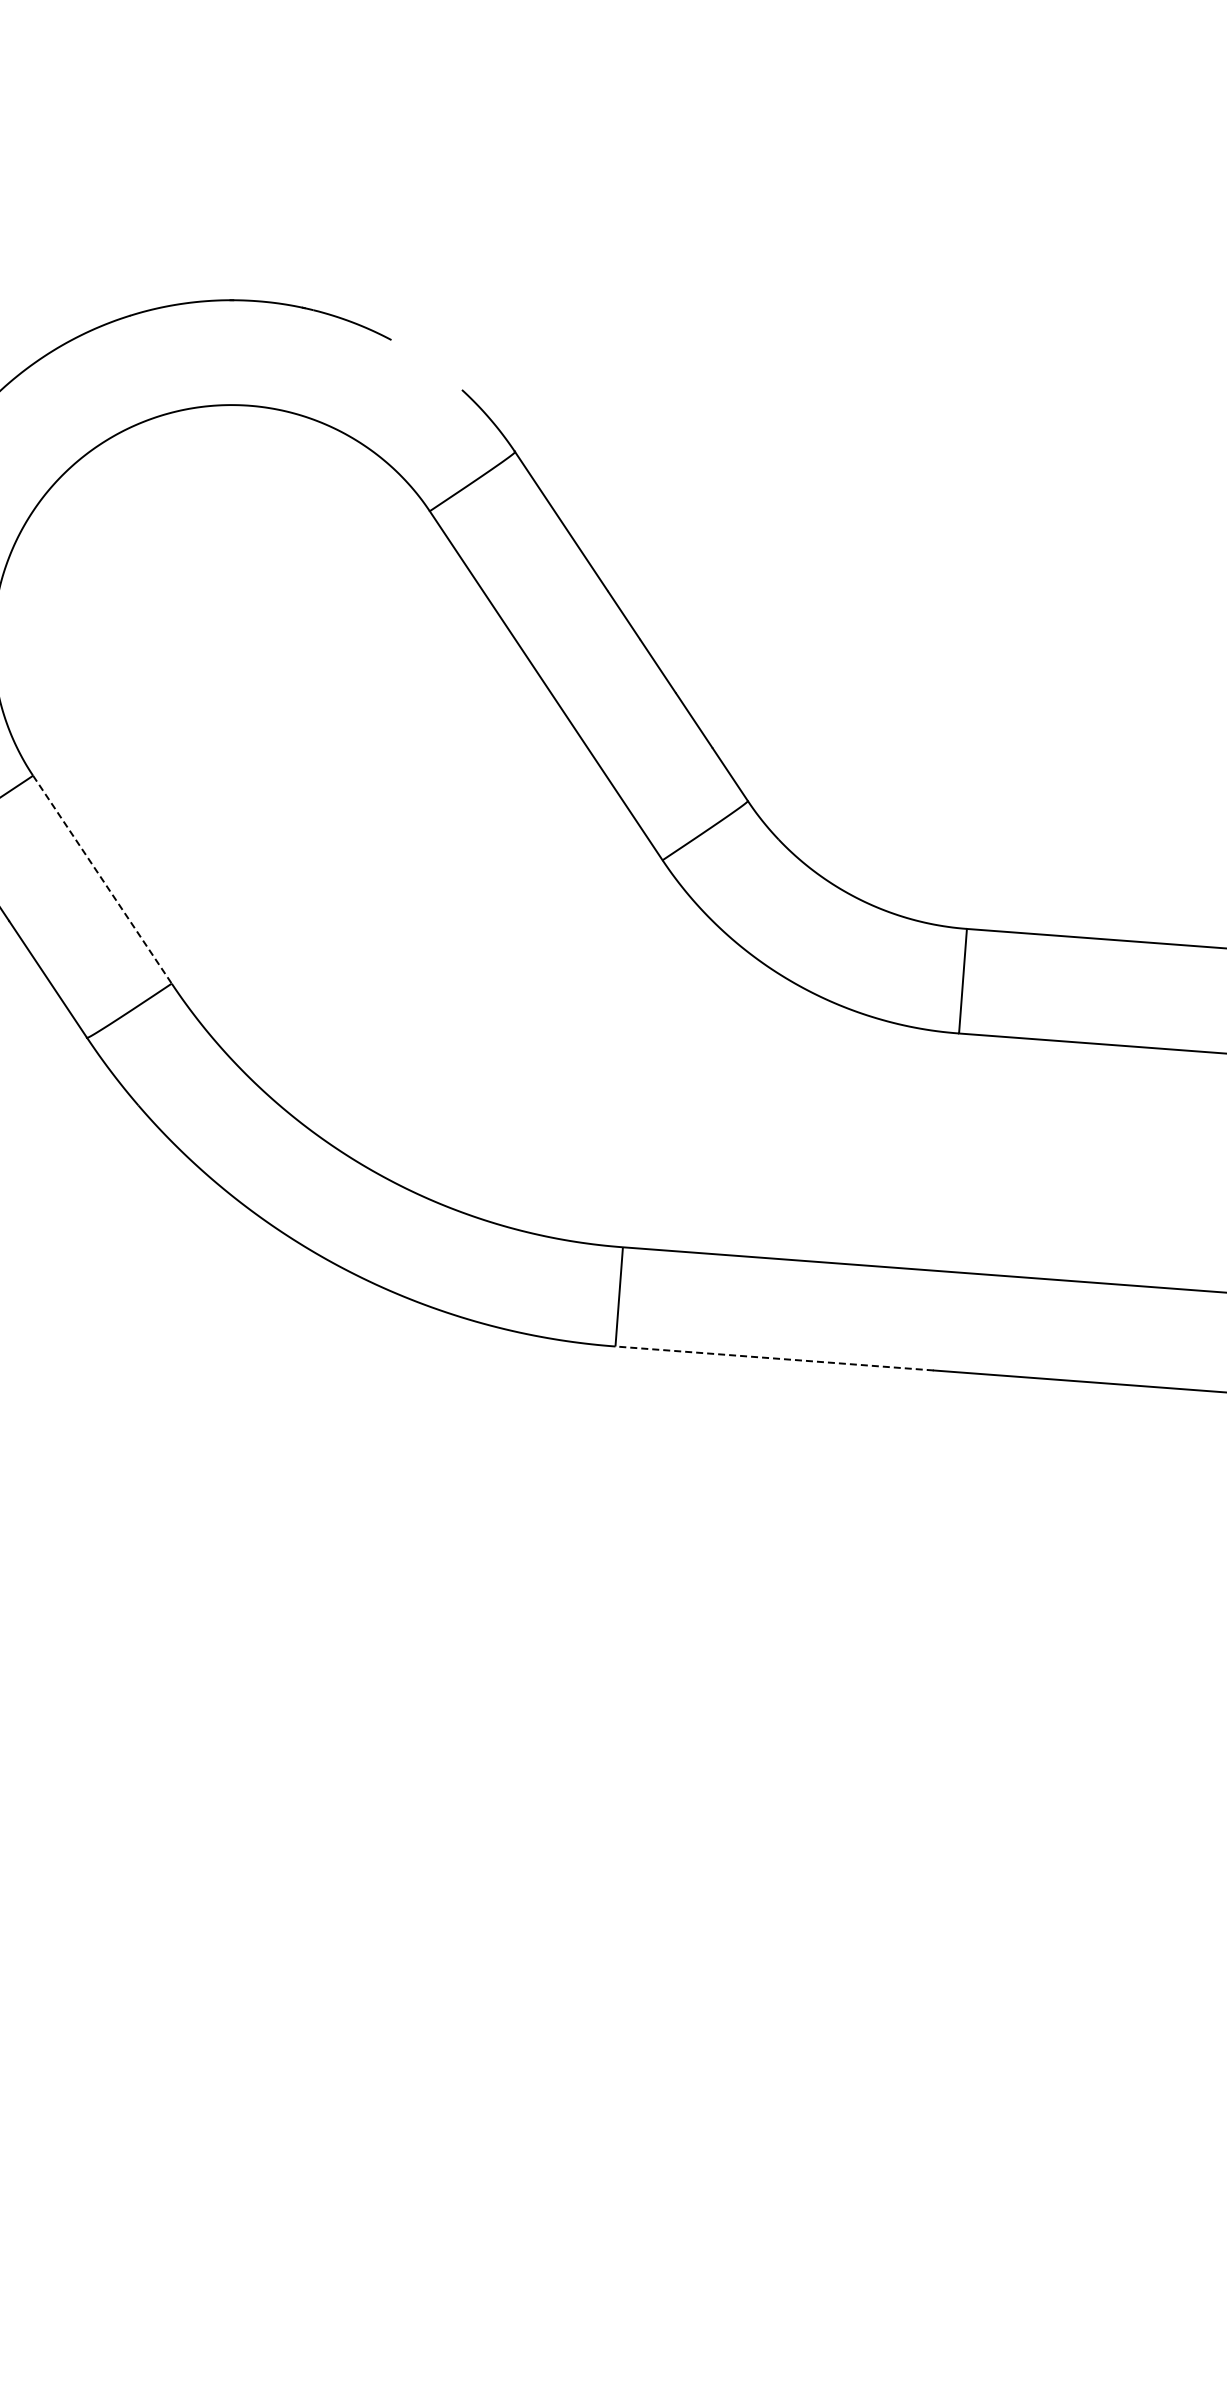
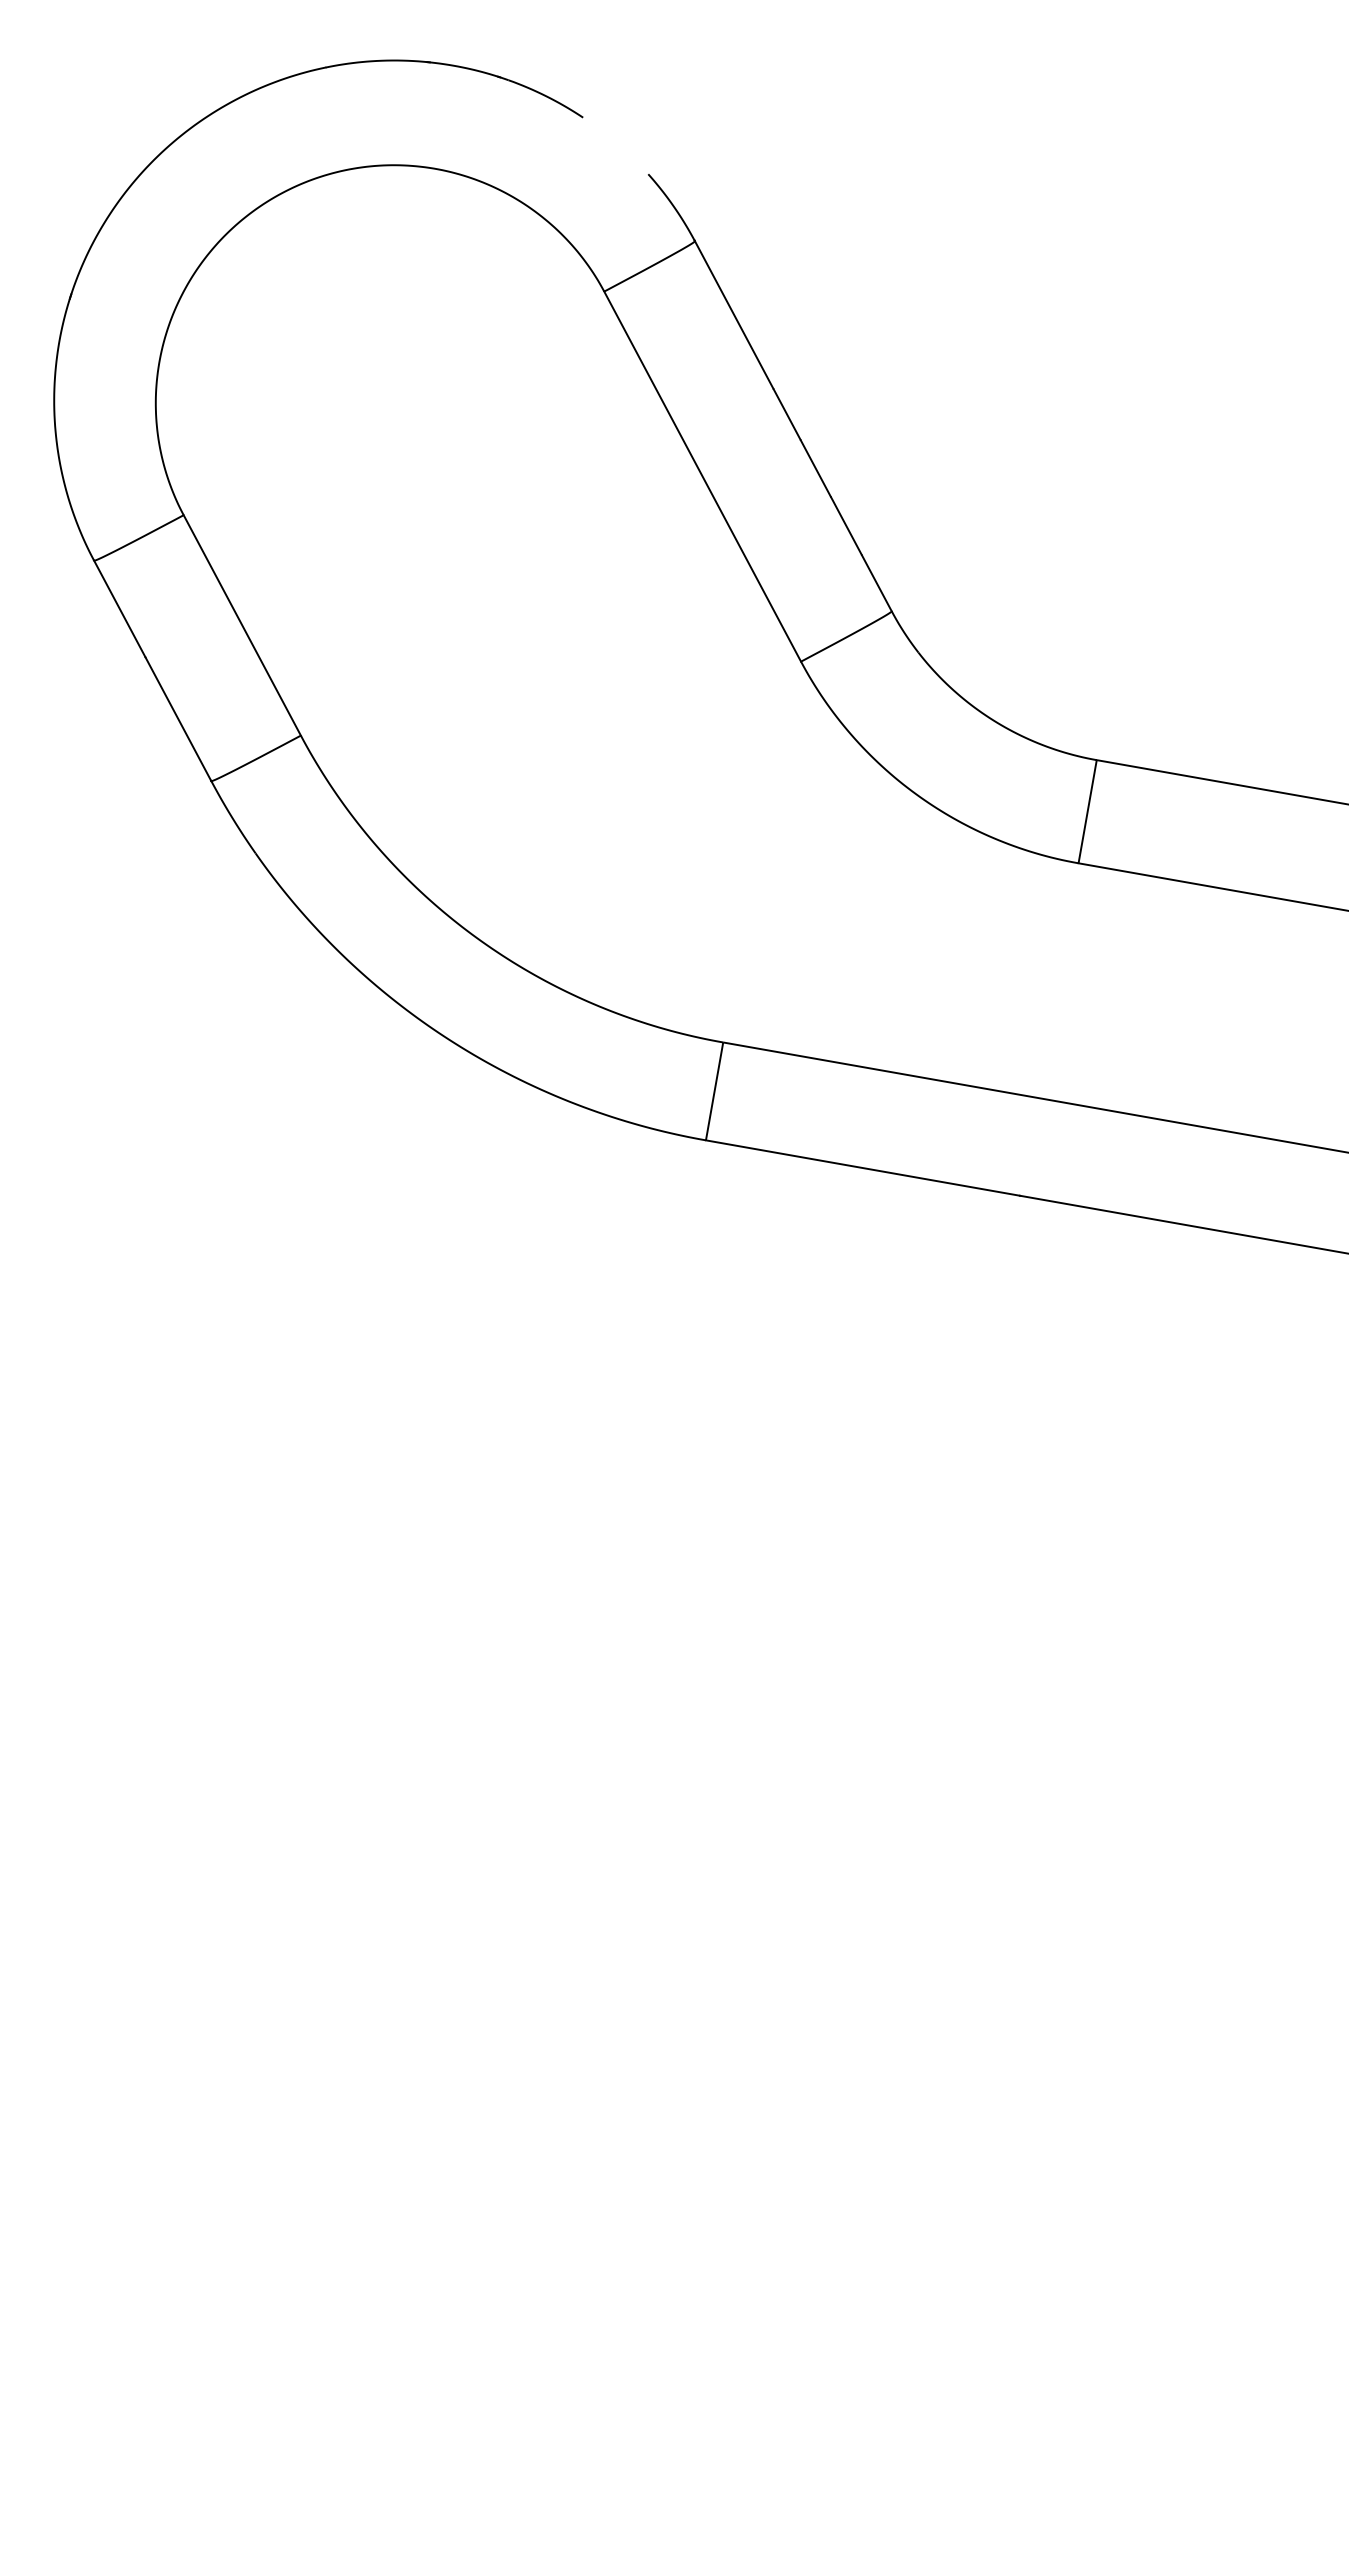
line: (102, 879) -> (242, 625), dashed -> solid
line: (774, 1357) -> (862, 1167), dashed -> solid

